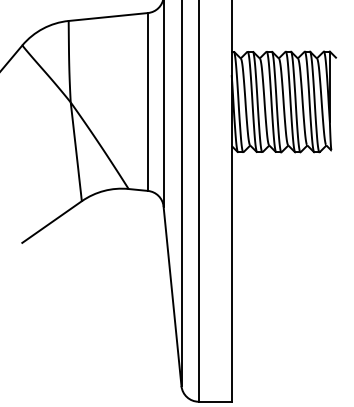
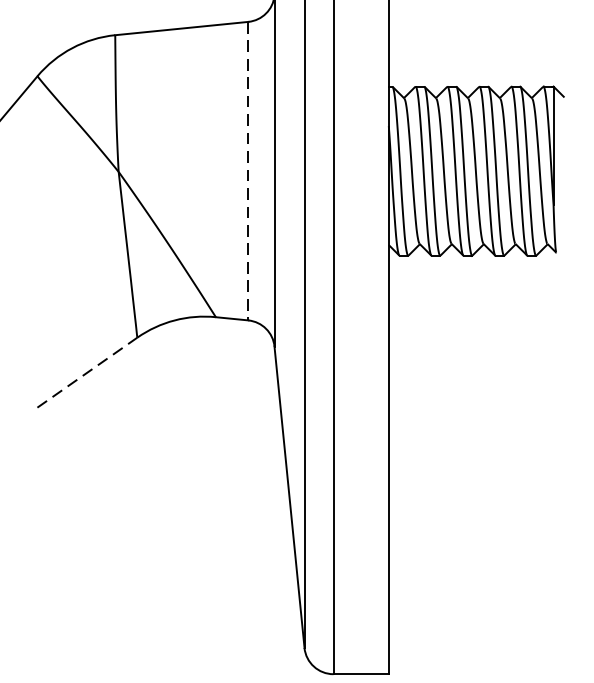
line: (148, 101) -> (249, 170), solid -> dashed
line: (52, 221) -> (88, 371), solid -> dashed

